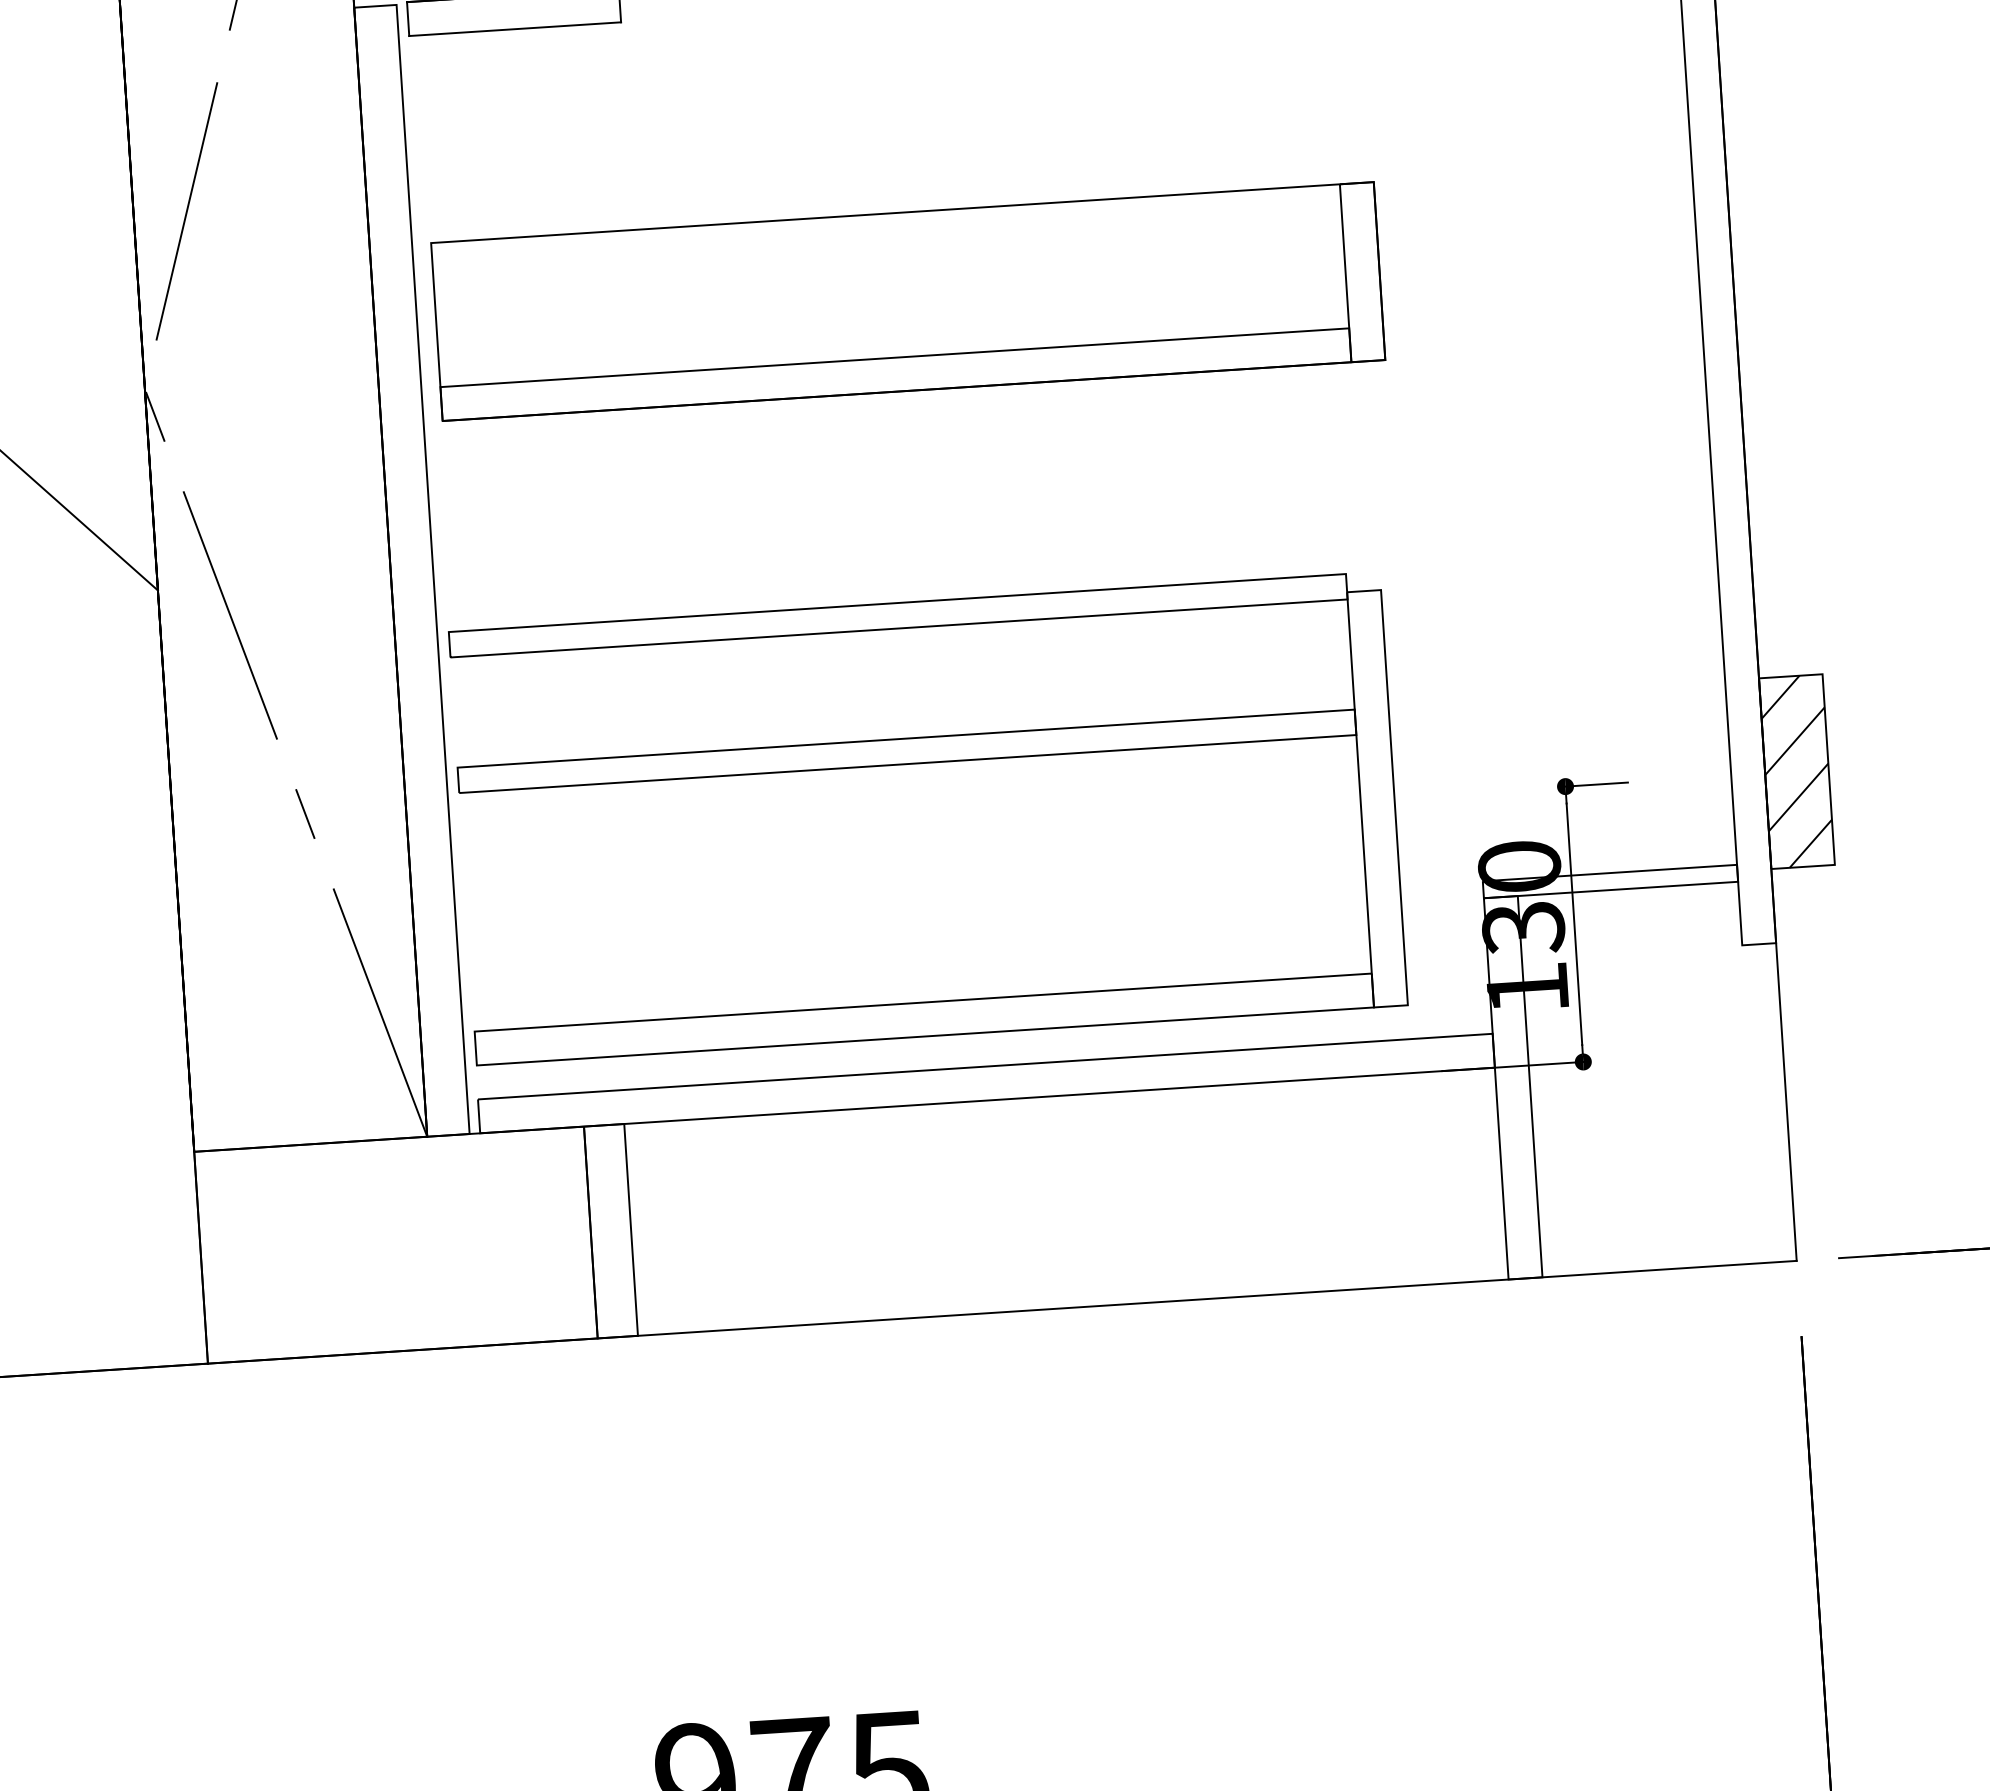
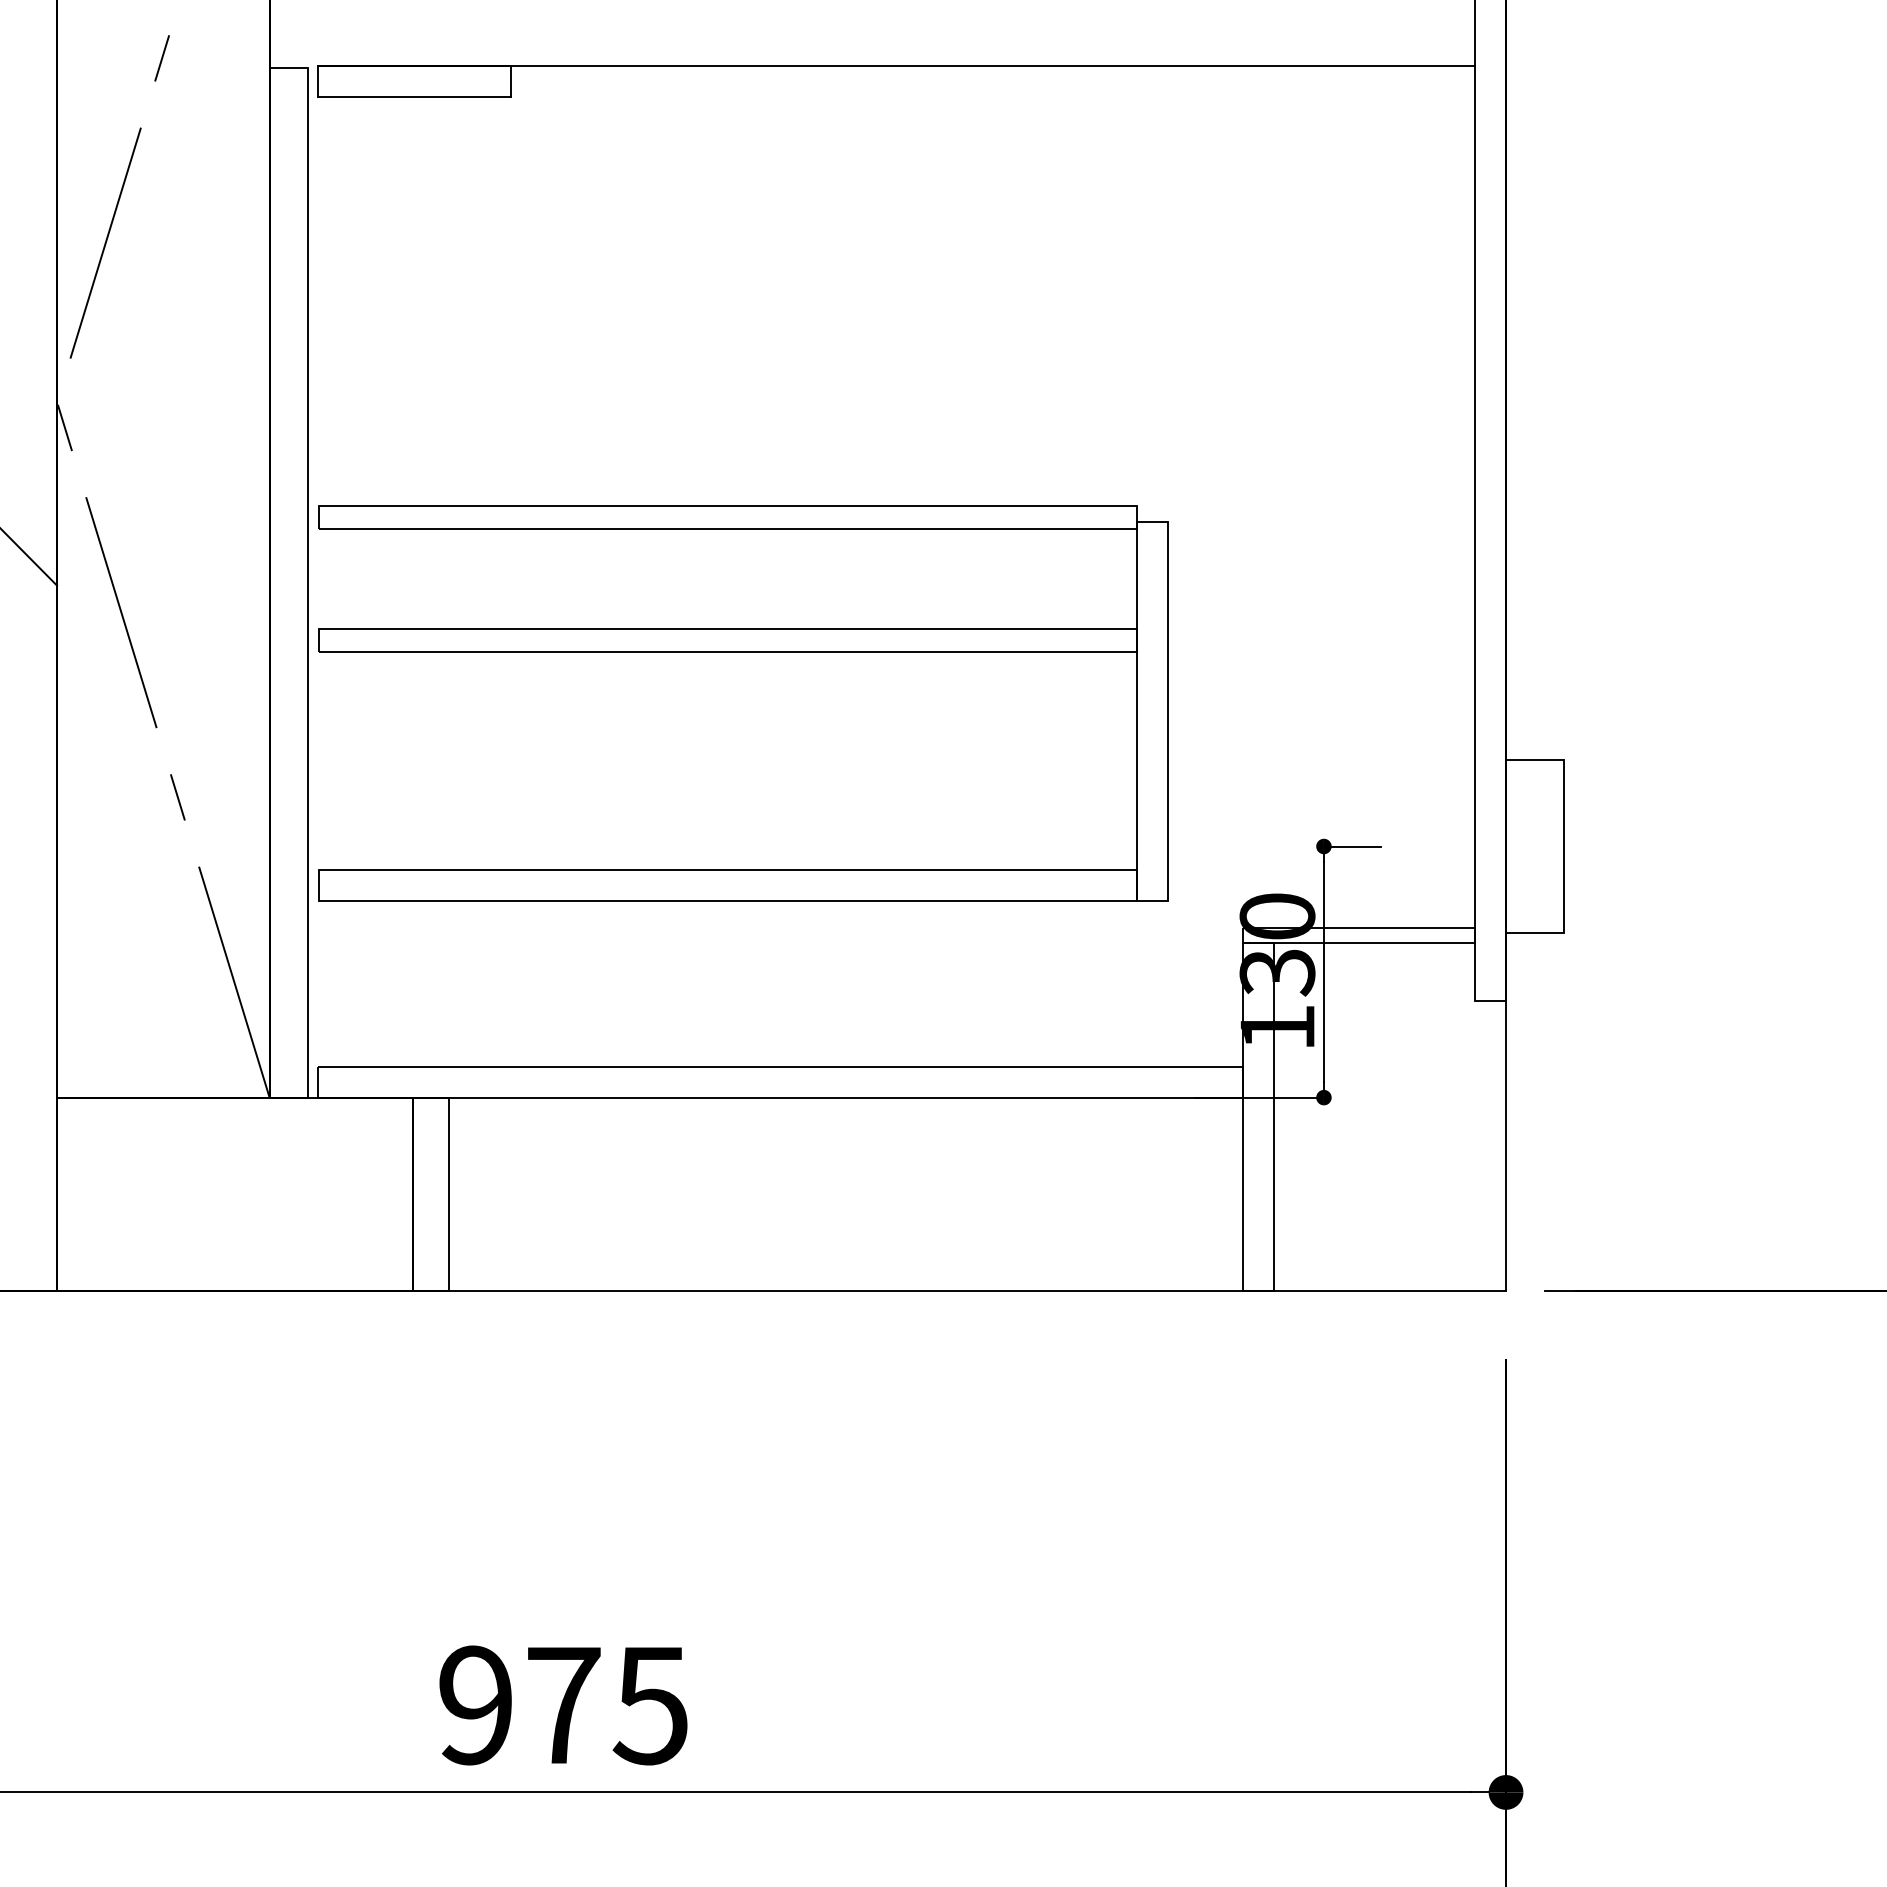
part: (908, 301) -> (755, 367), removed
part: (924, 763) -> (743, 652), moved
hatch: (1796, 771) -> (1534, 846), removed

